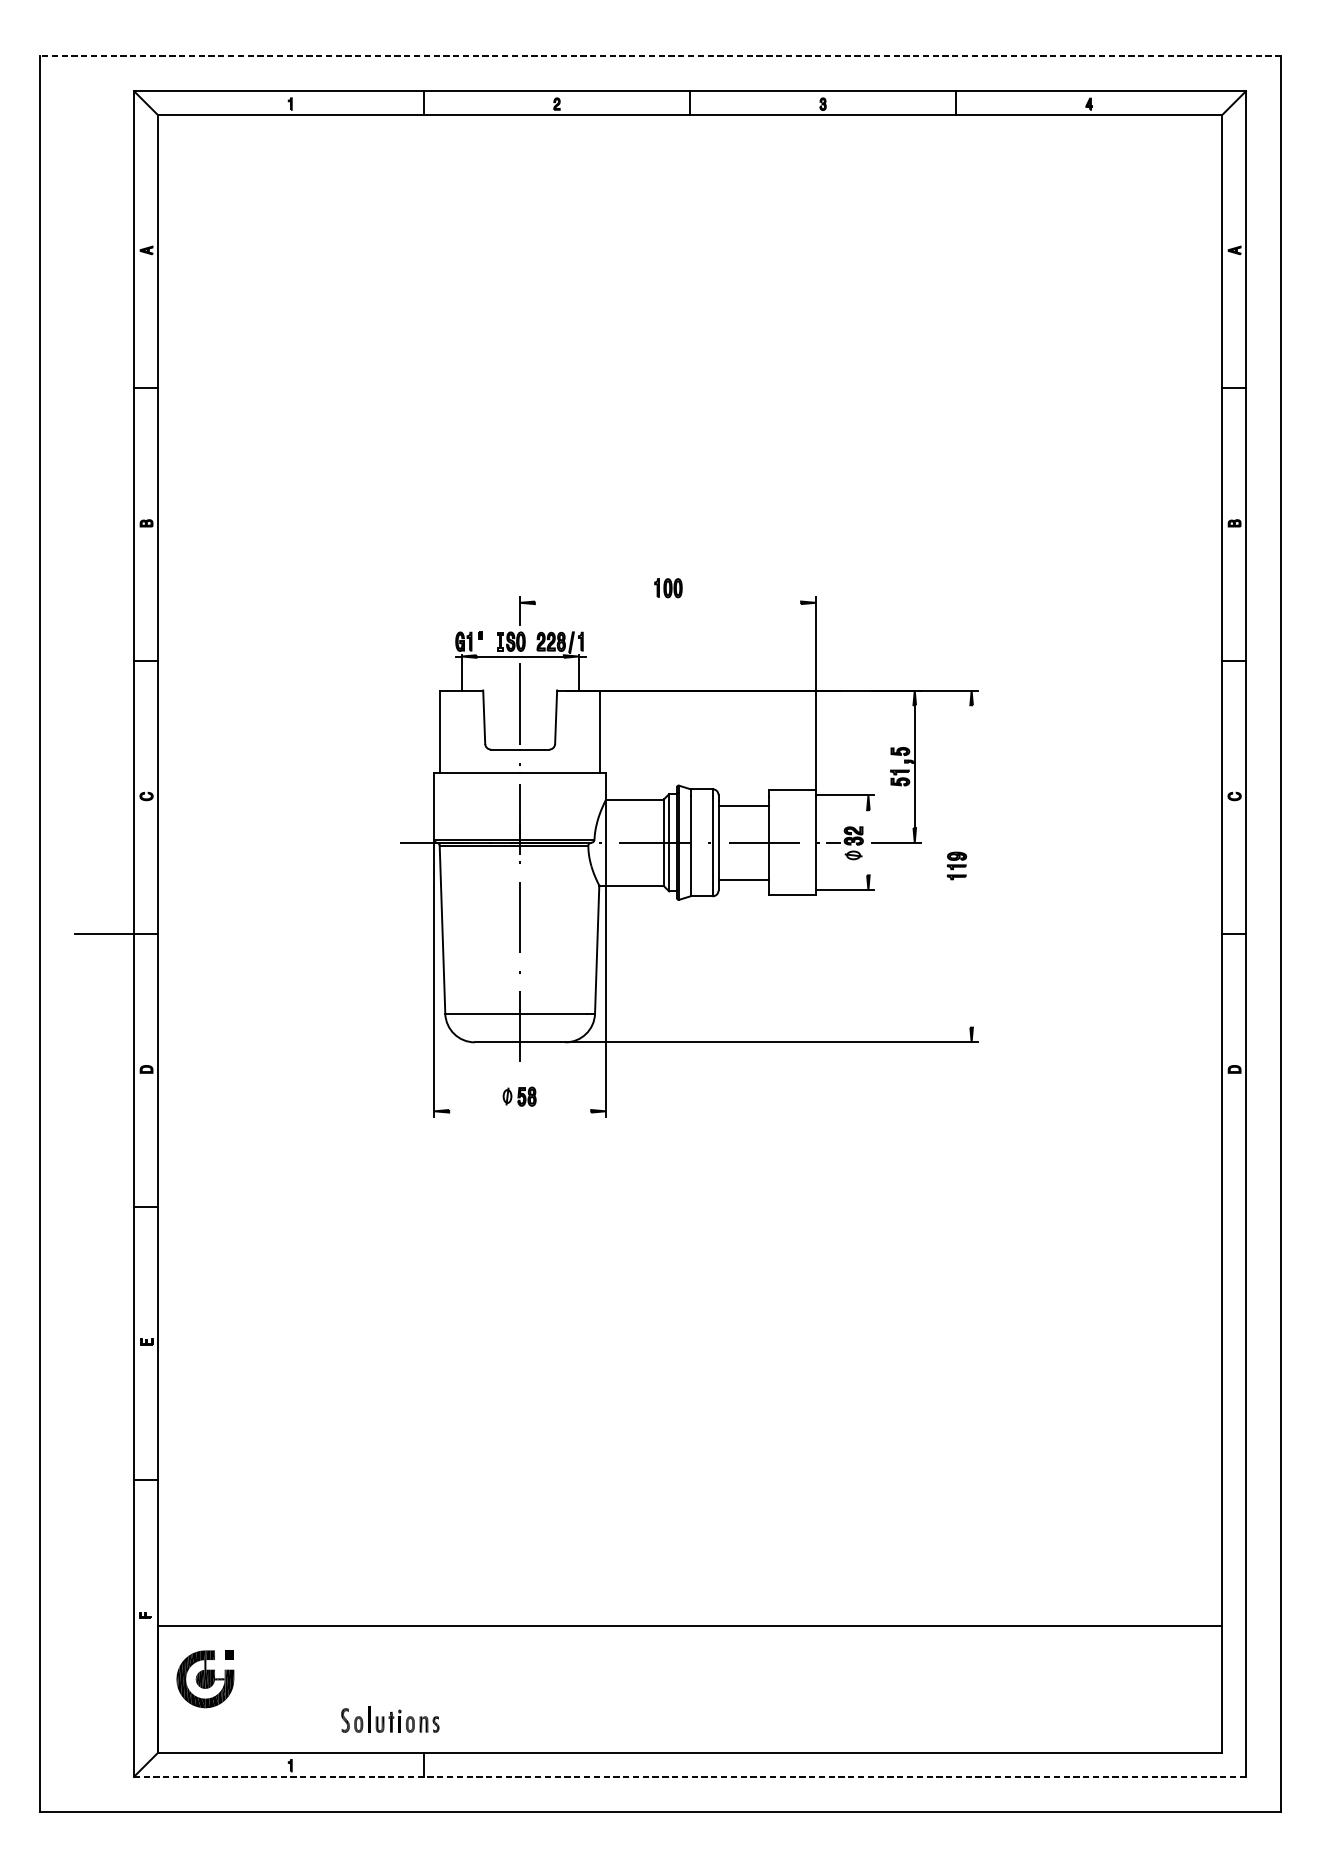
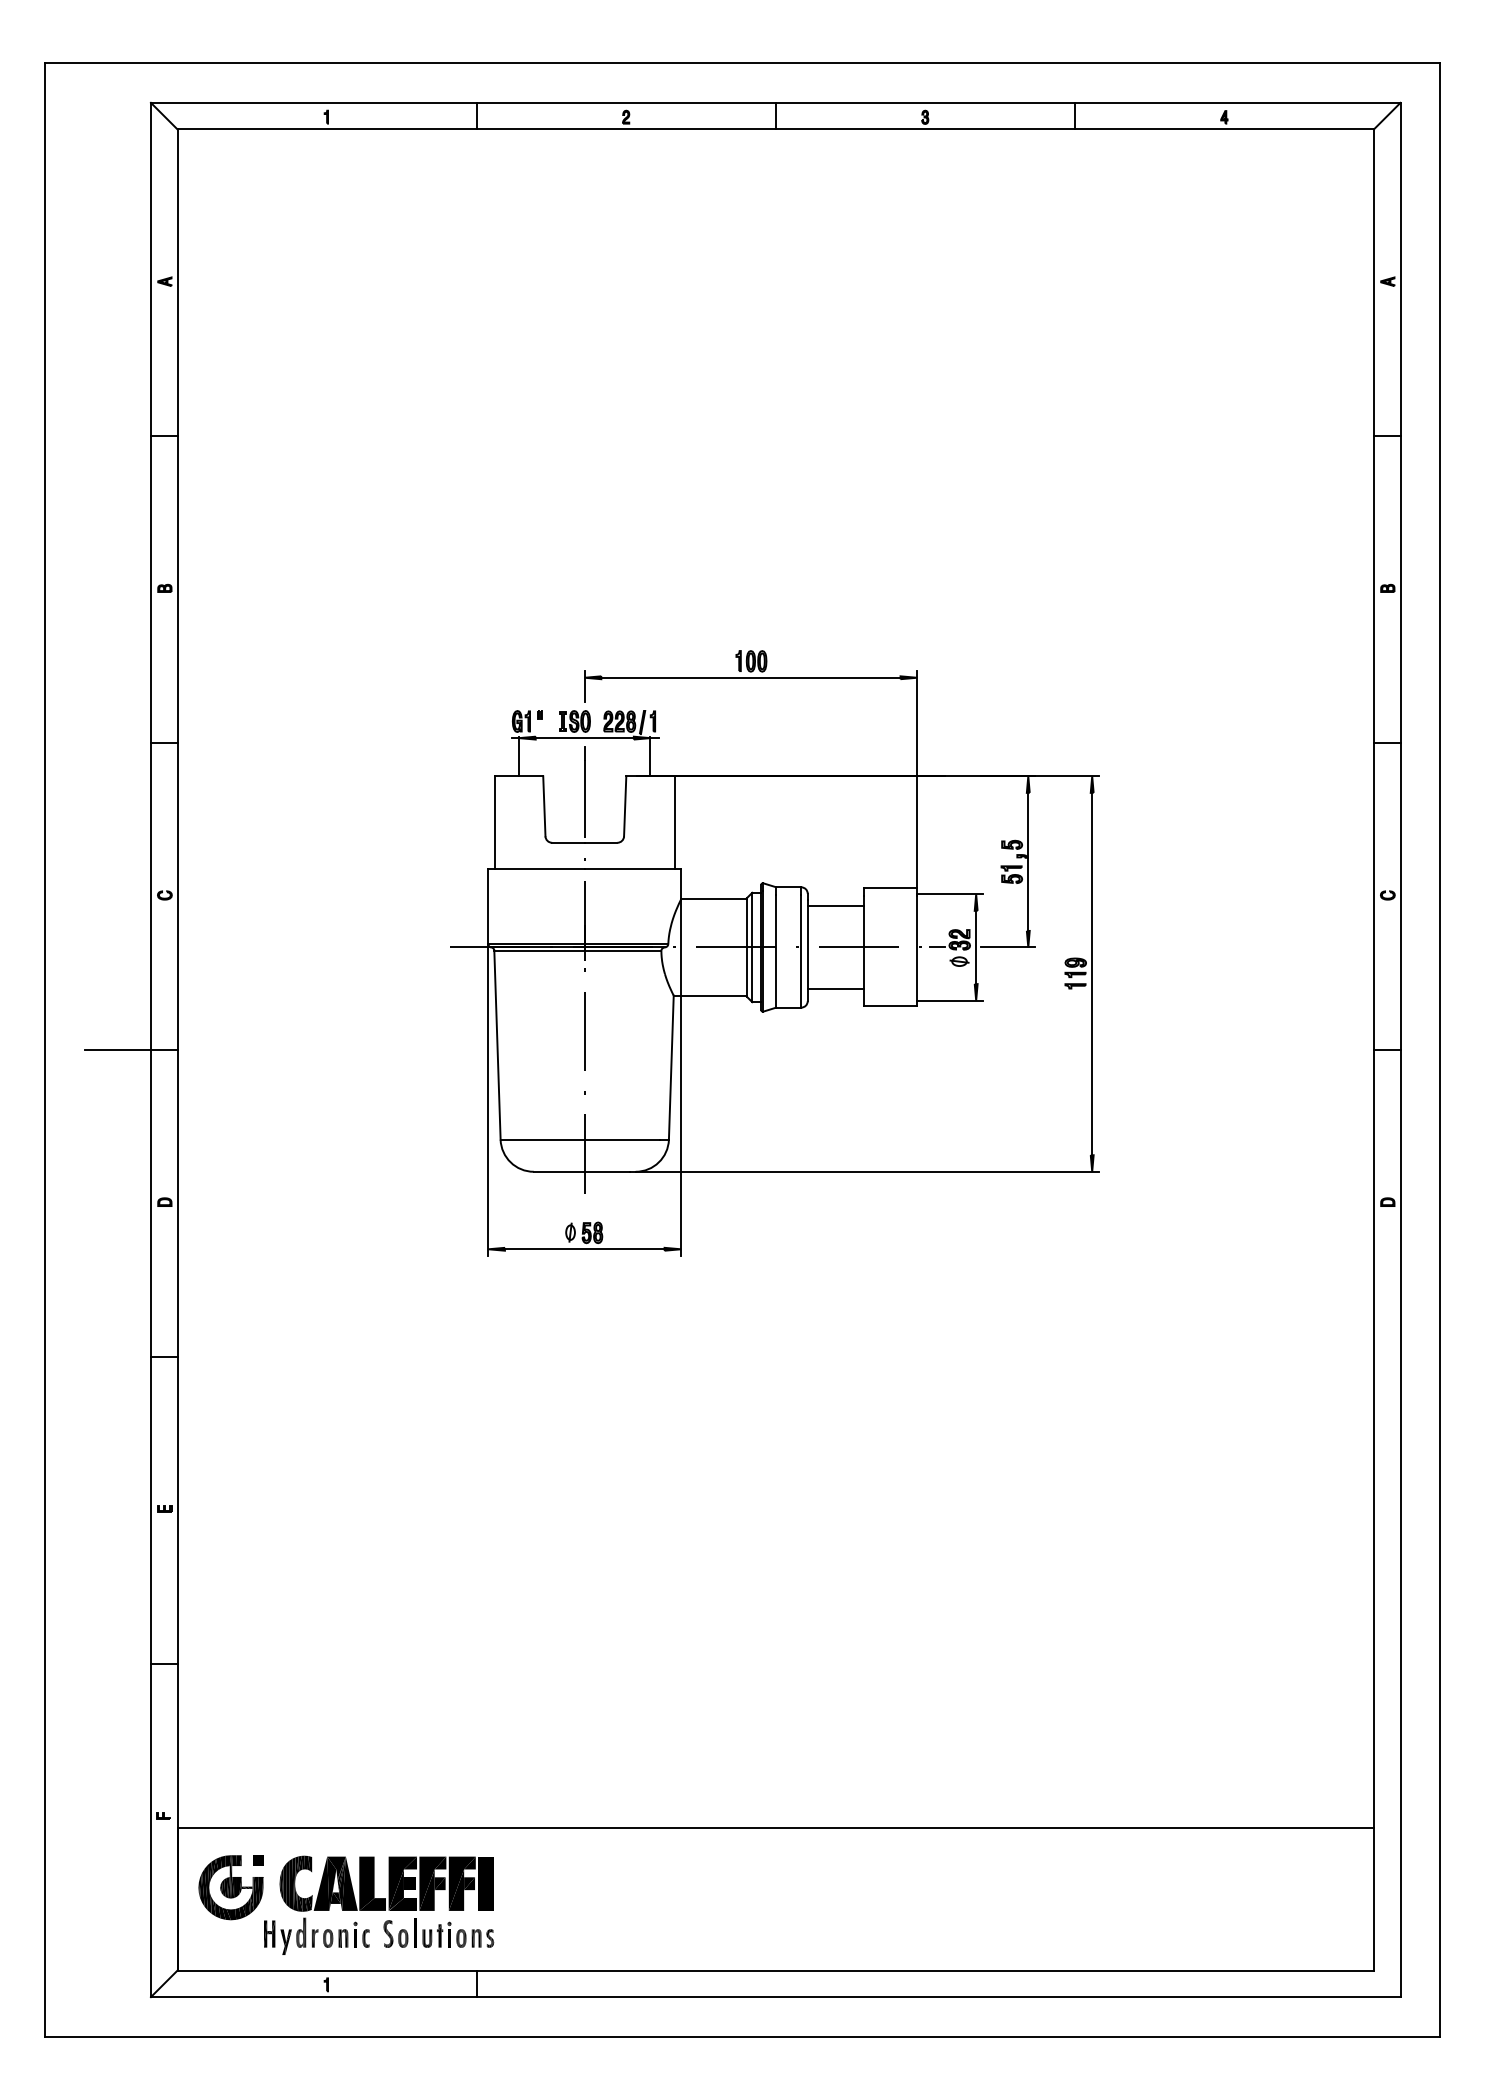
line: (660, 56) -> (742, 63), dashed -> solid
line: (667, 602) -> (750, 677), added
line: (868, 842) -> (976, 947), added
line: (971, 865) -> (1092, 973), added
line: (519, 1111) -> (584, 1249), added
part: (336, 1694) -> (378, 1904), added
line: (689, 1776) -> (775, 1997), dashed -> solid

